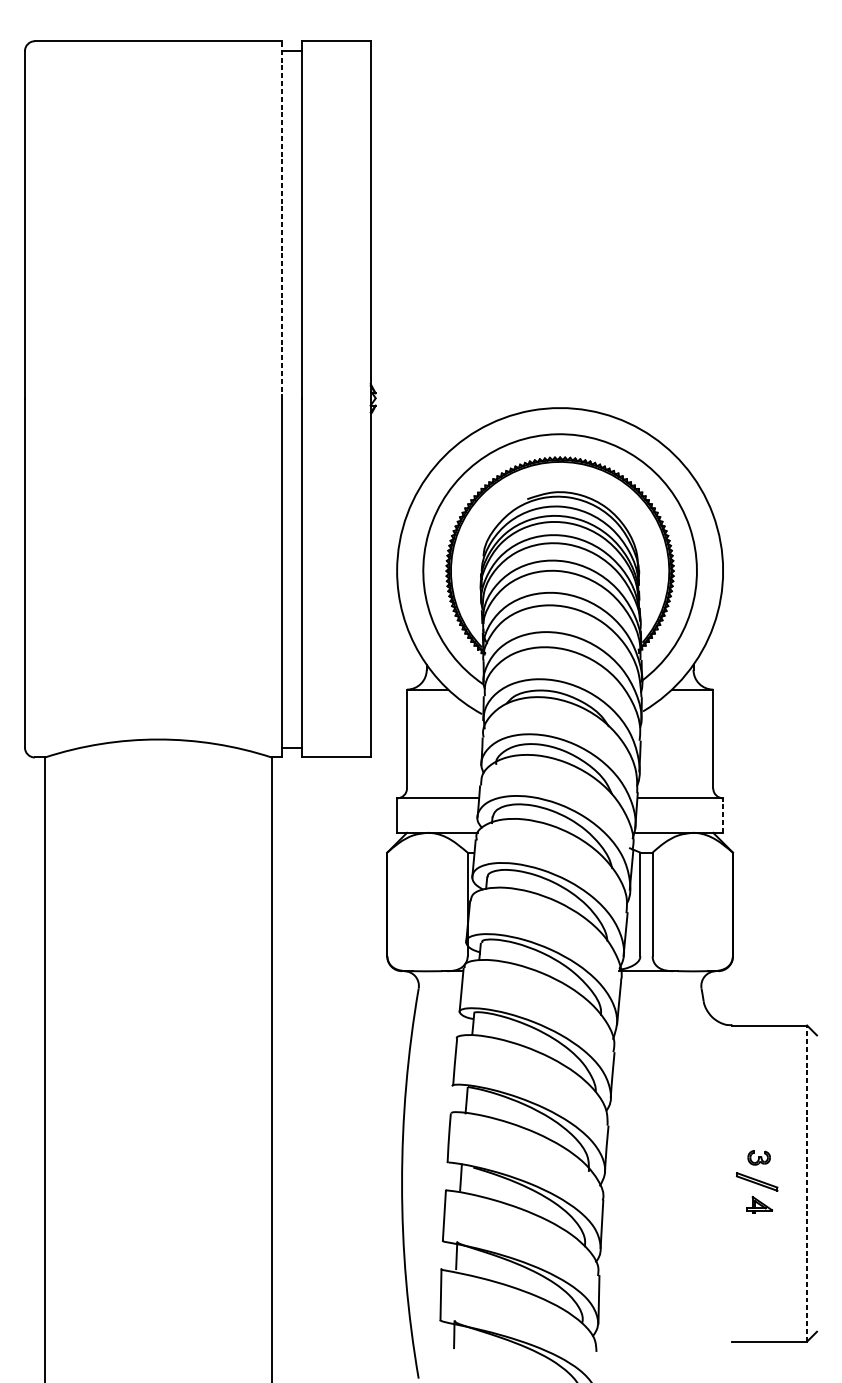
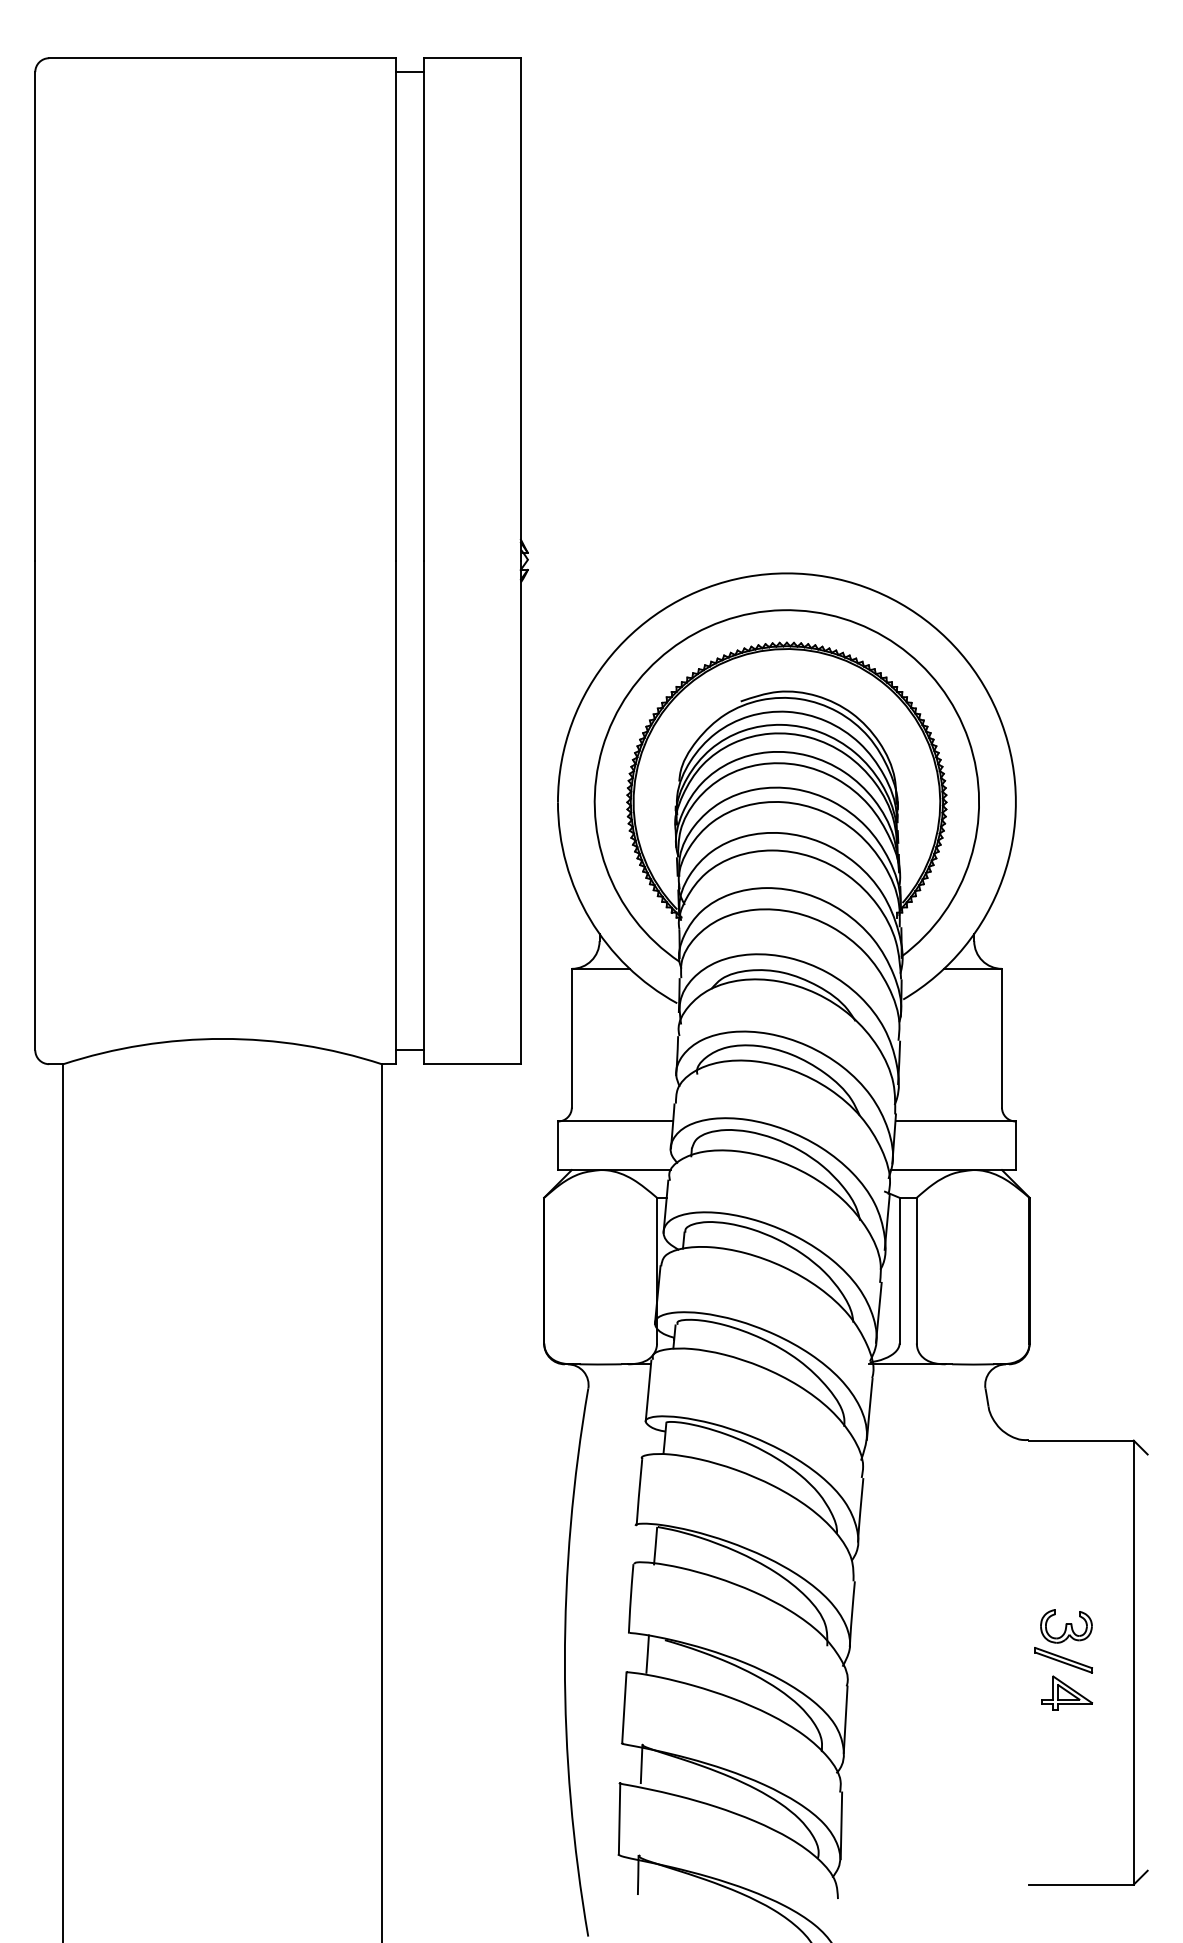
line: (282, 220) -> (396, 309), dashed -> solid
line: (722, 815) -> (1015, 1145), dashed -> solid
part: (759, 1157) -> (1066, 1626), size x1.67
line: (806, 1183) -> (1133, 1662), dashed -> solid
part: (759, 1204) -> (1066, 1692), size x1.43

